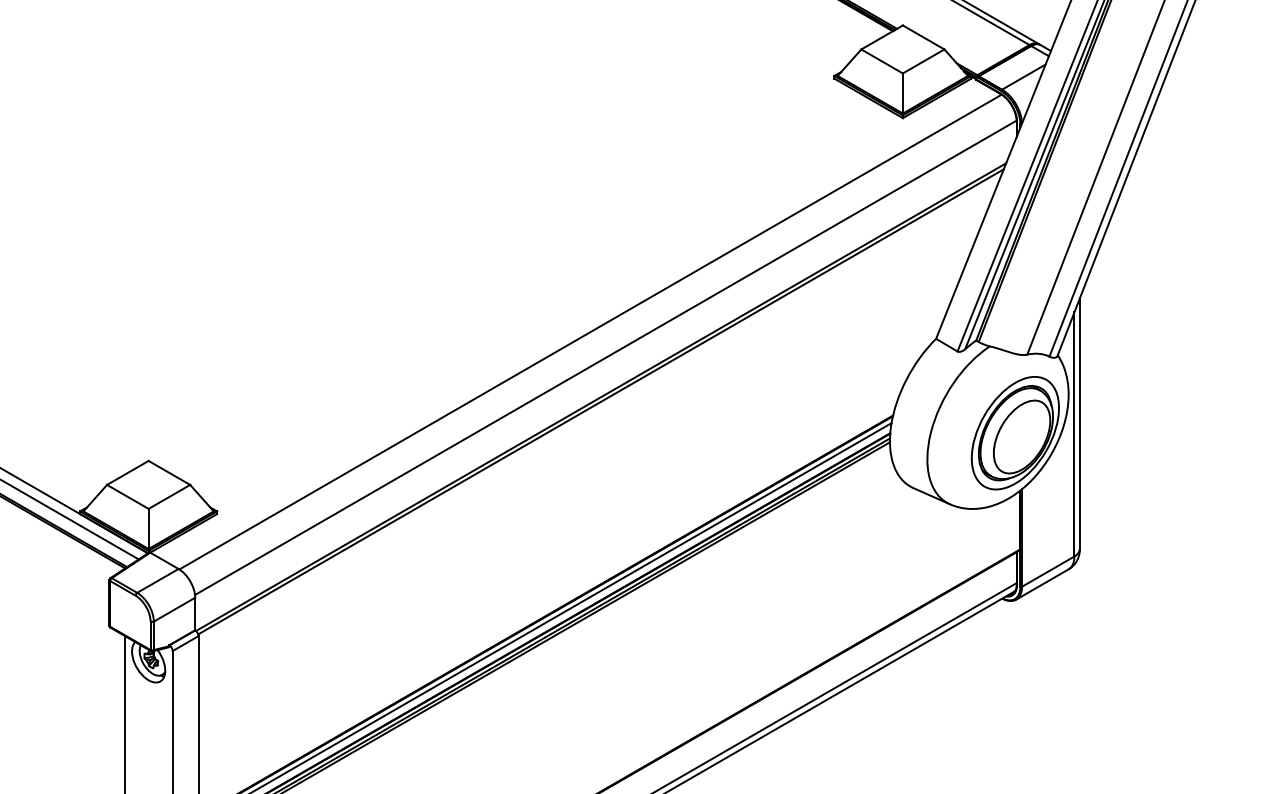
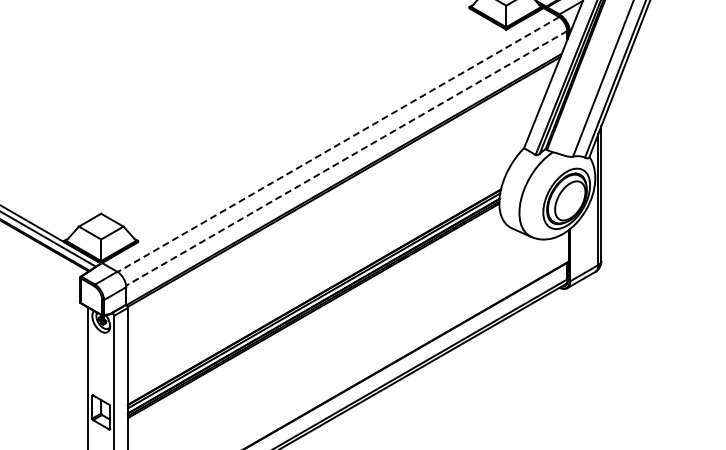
line: (590, 331) -> (338, 144), solid -> dashed
line: (605, 358) -> (346, 158), solid -> dashed

